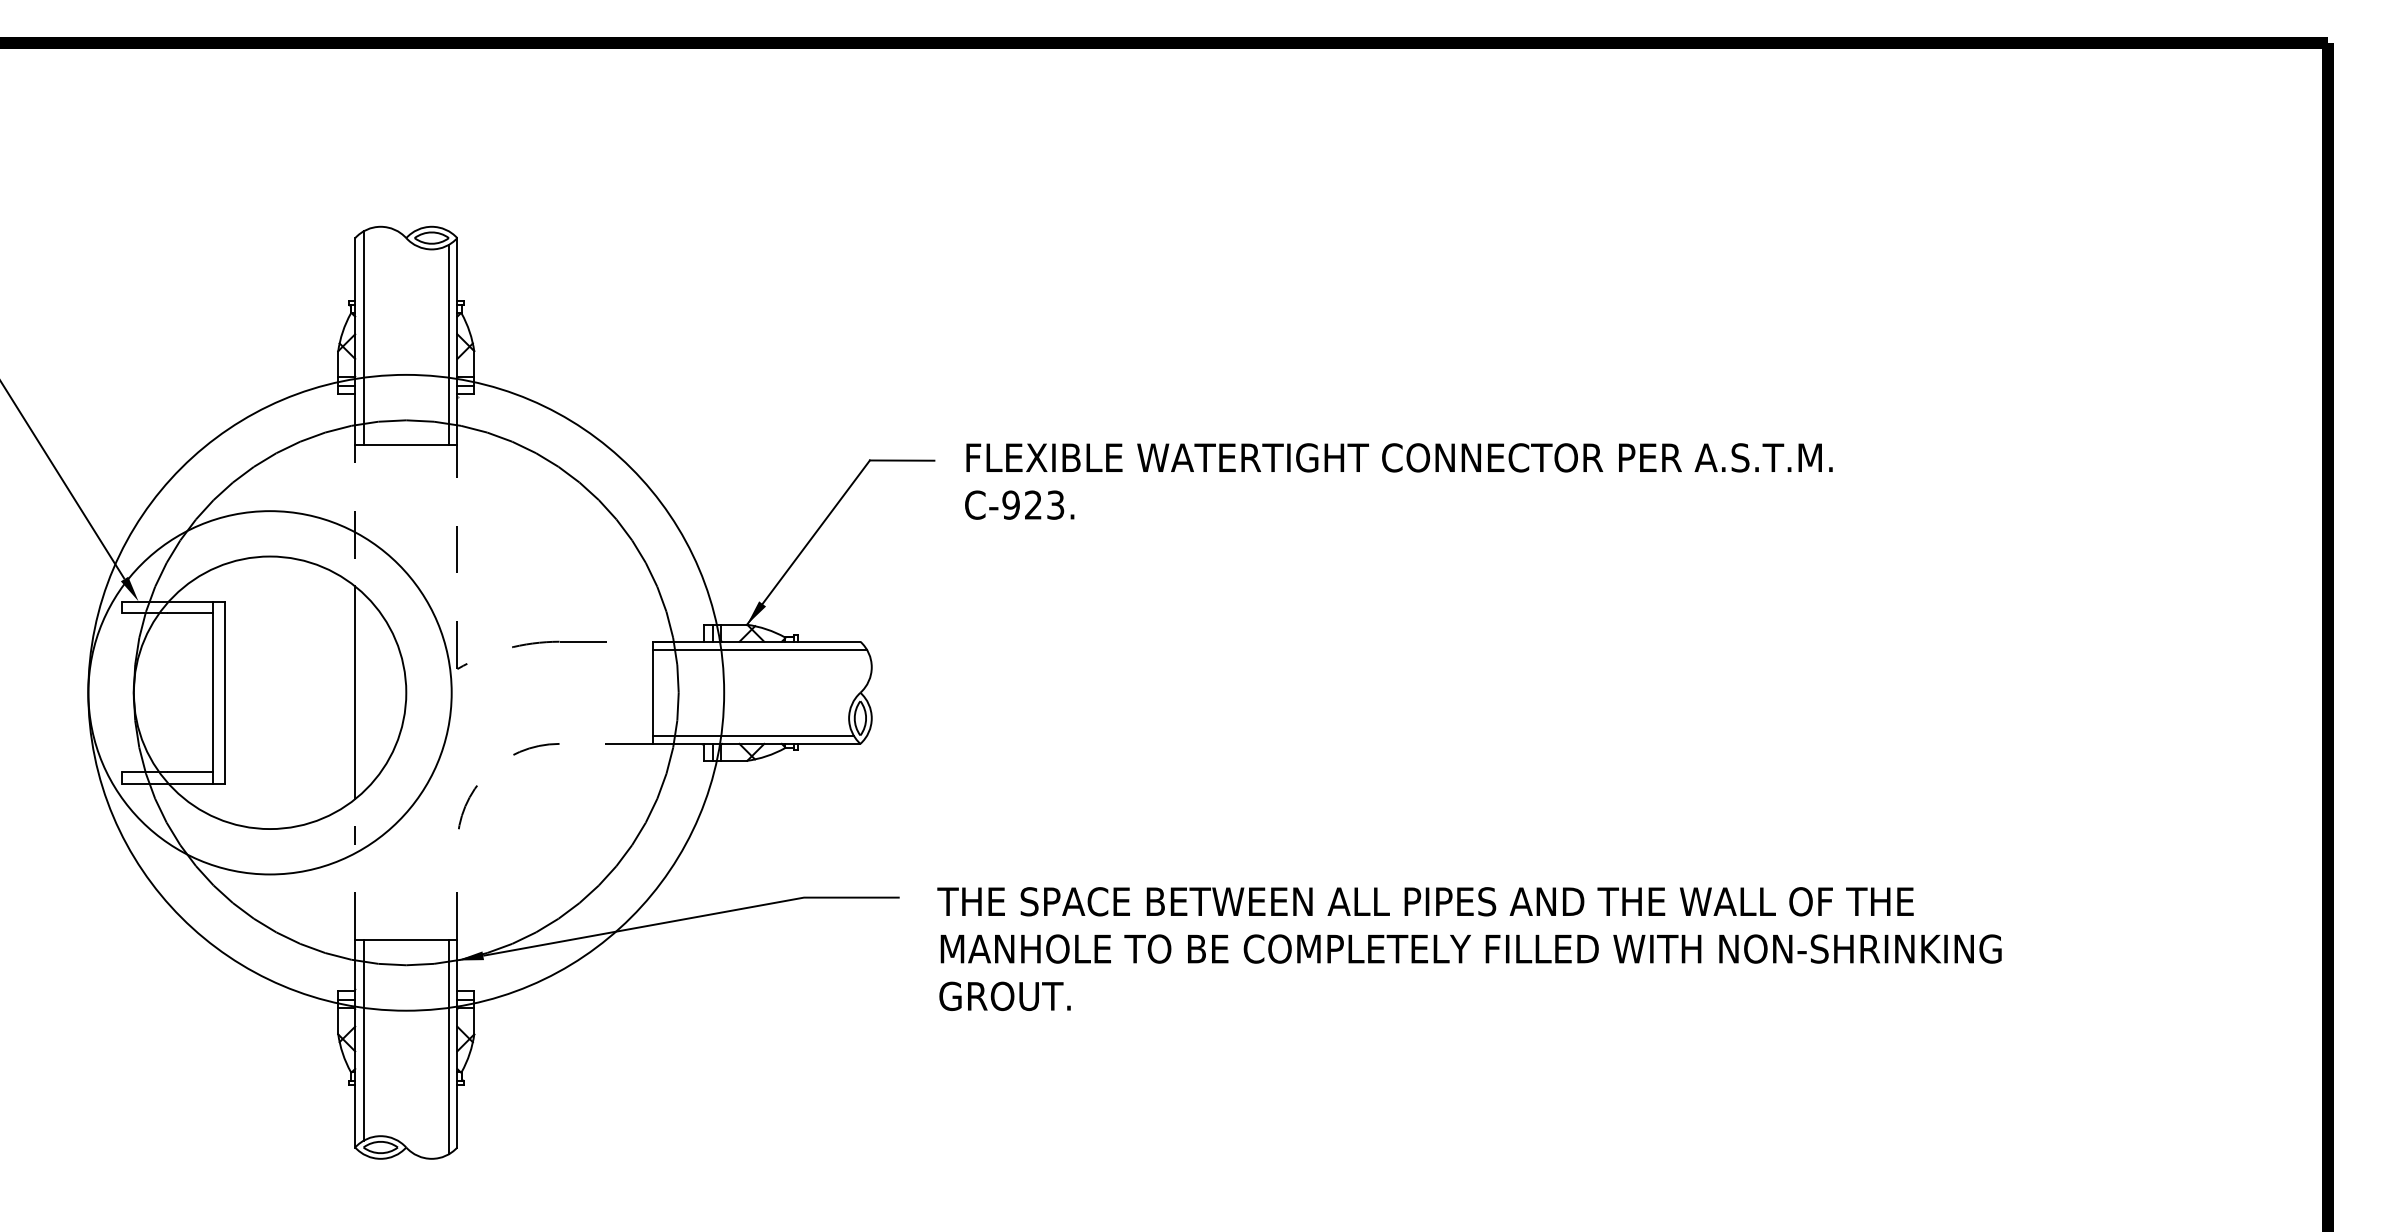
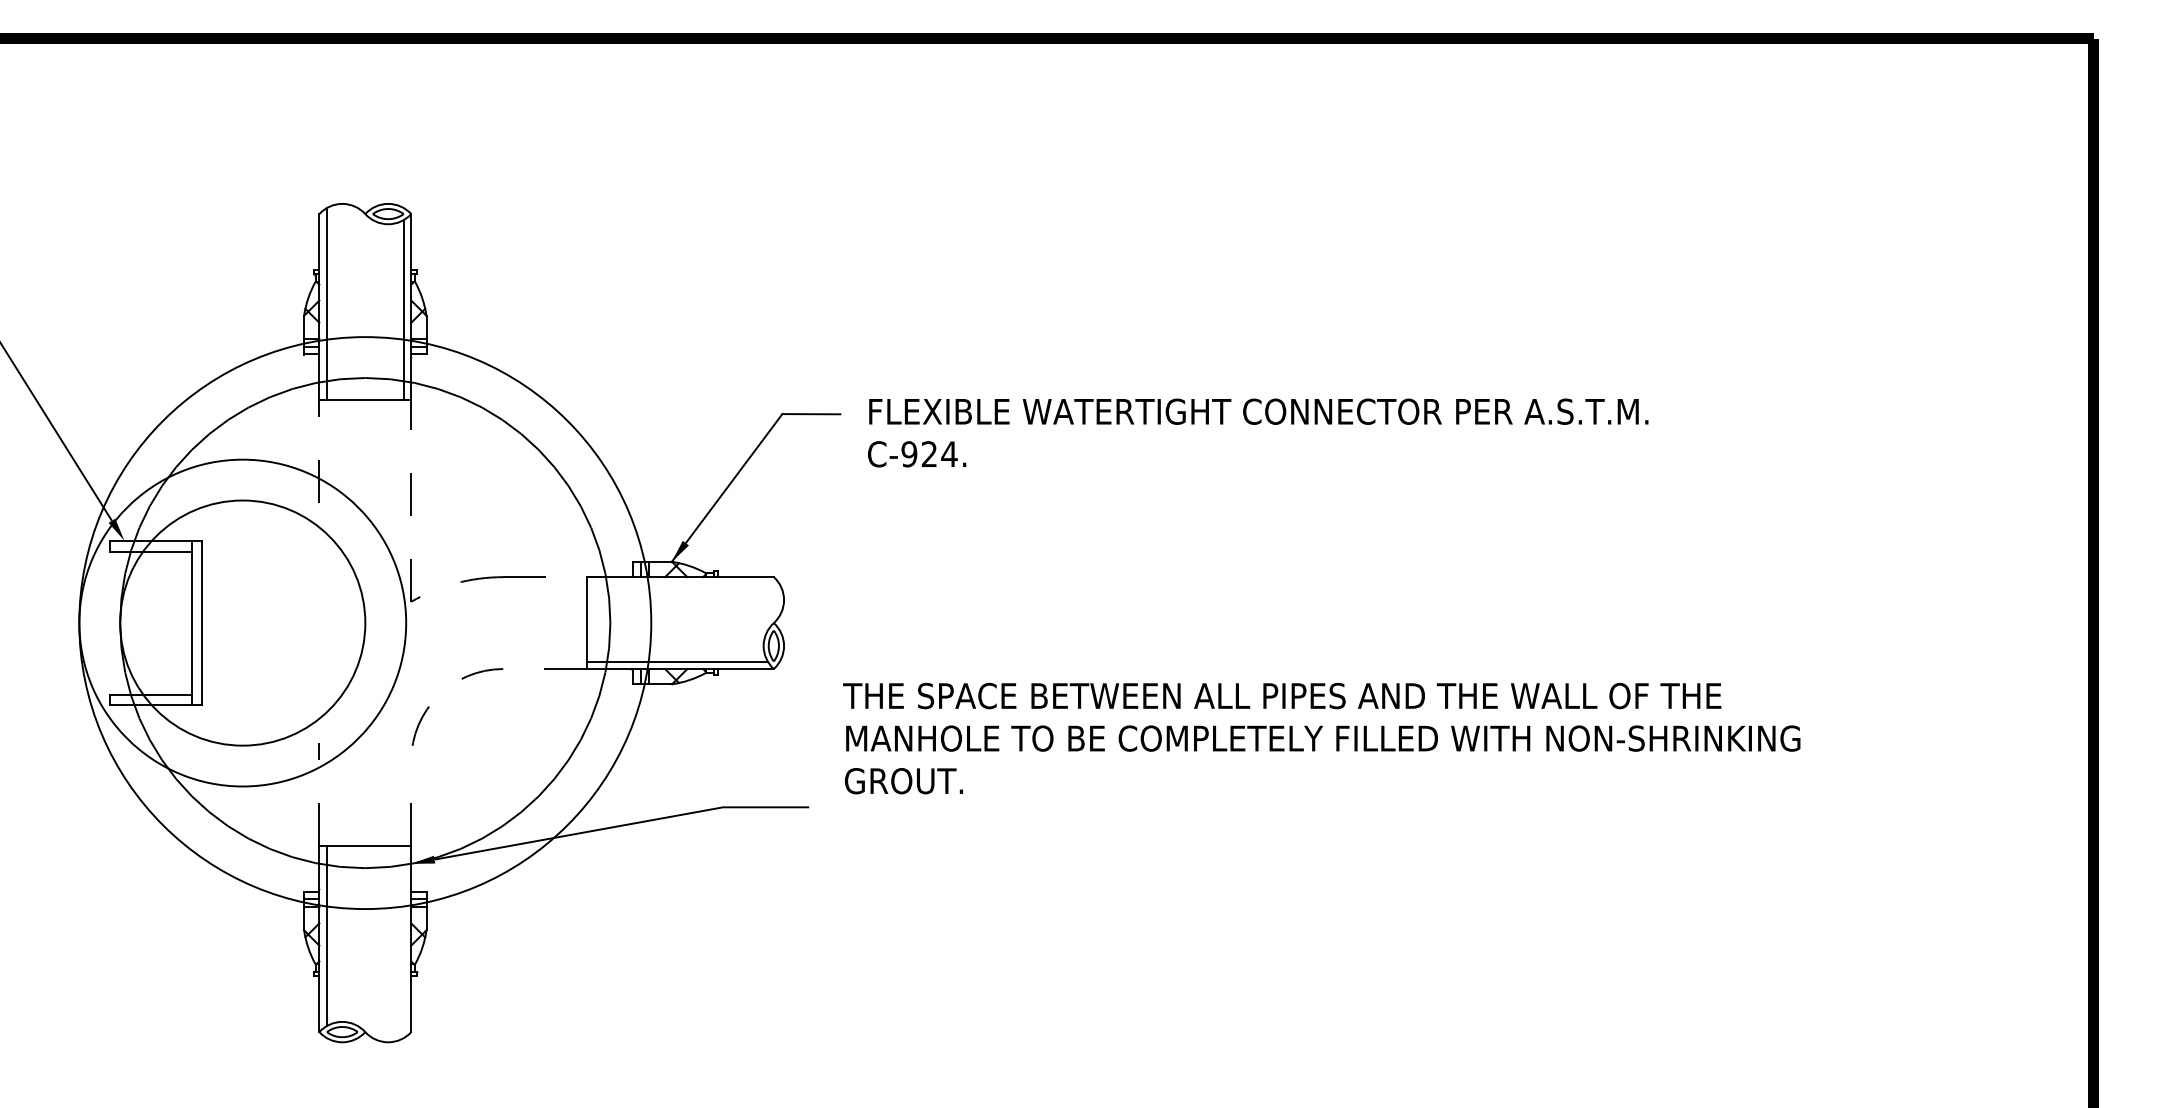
text: (1055, 505) -> (949, 454), C-923. -> C-924.
line: (759, 649) -> (683, 584), removed
line: (355, 692) -> (319, 622), removed
text: (1469, 948) -> (1321, 738), moved
line: (448, 1046) -> (403, 941), removed

